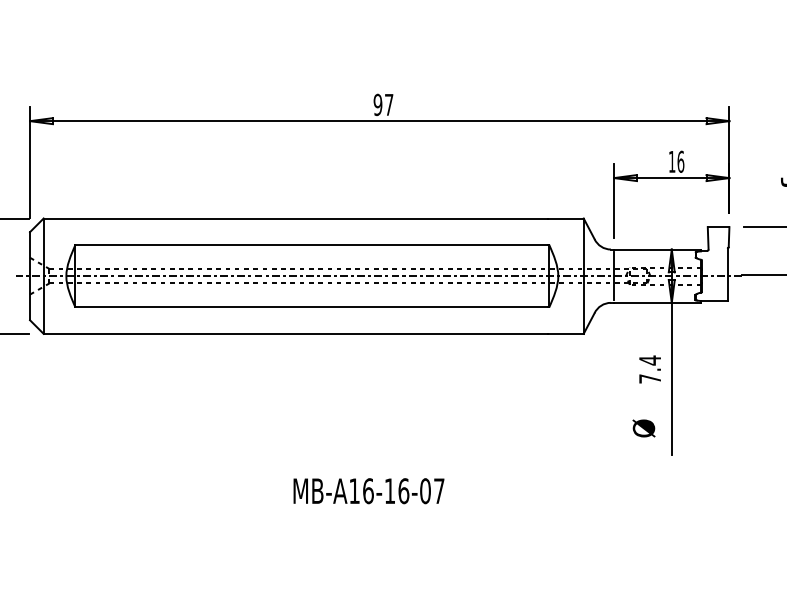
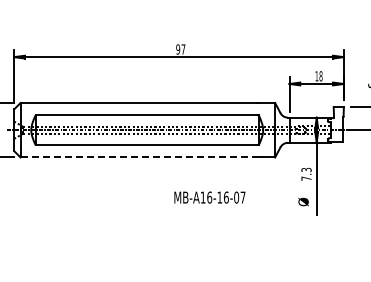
text: (679, 162) -> (320, 76), 16 -> 18
line: (295, 333) -> (139, 157), solid -> dashed
text: (650, 359) -> (306, 169), 7.4 -> 7.3
text: (368, 490) -> (209, 197), moved

